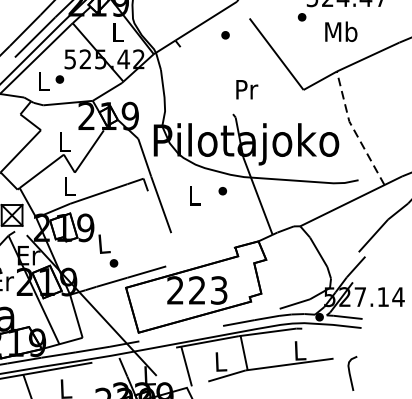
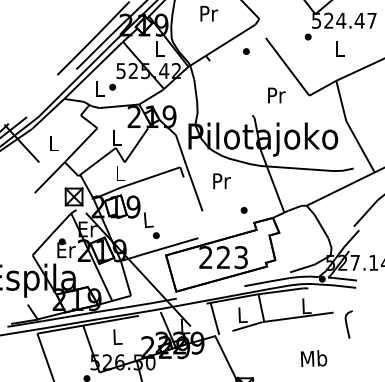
text: (340, 31) -> (339, 48), Mb -> L
text: (246, 89) -> (276, 95), moved
line: (354, 130) -> (350, 128), dashed -> solid
part: (221, 191) -> (243, 210), moved
text: (194, 196) -> (221, 181), L -> Pr

